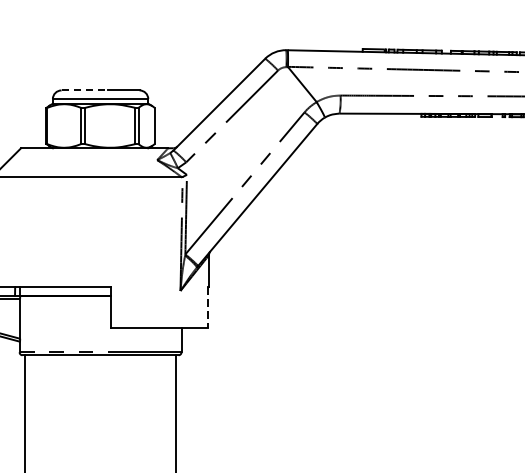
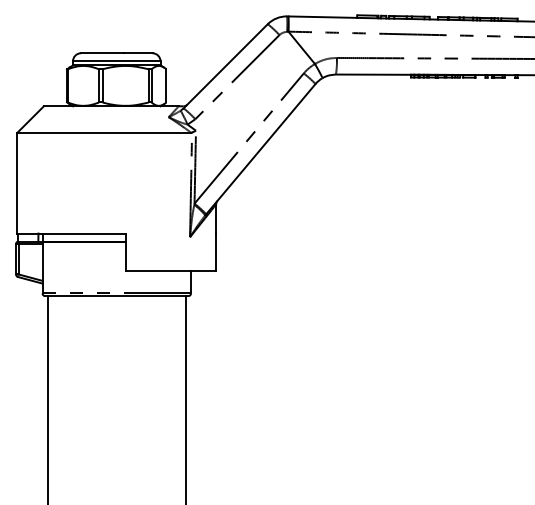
line: (85, 90) -> (102, 53), dashed -> solid
line: (208, 307) -> (215, 252), dashed -> solid

